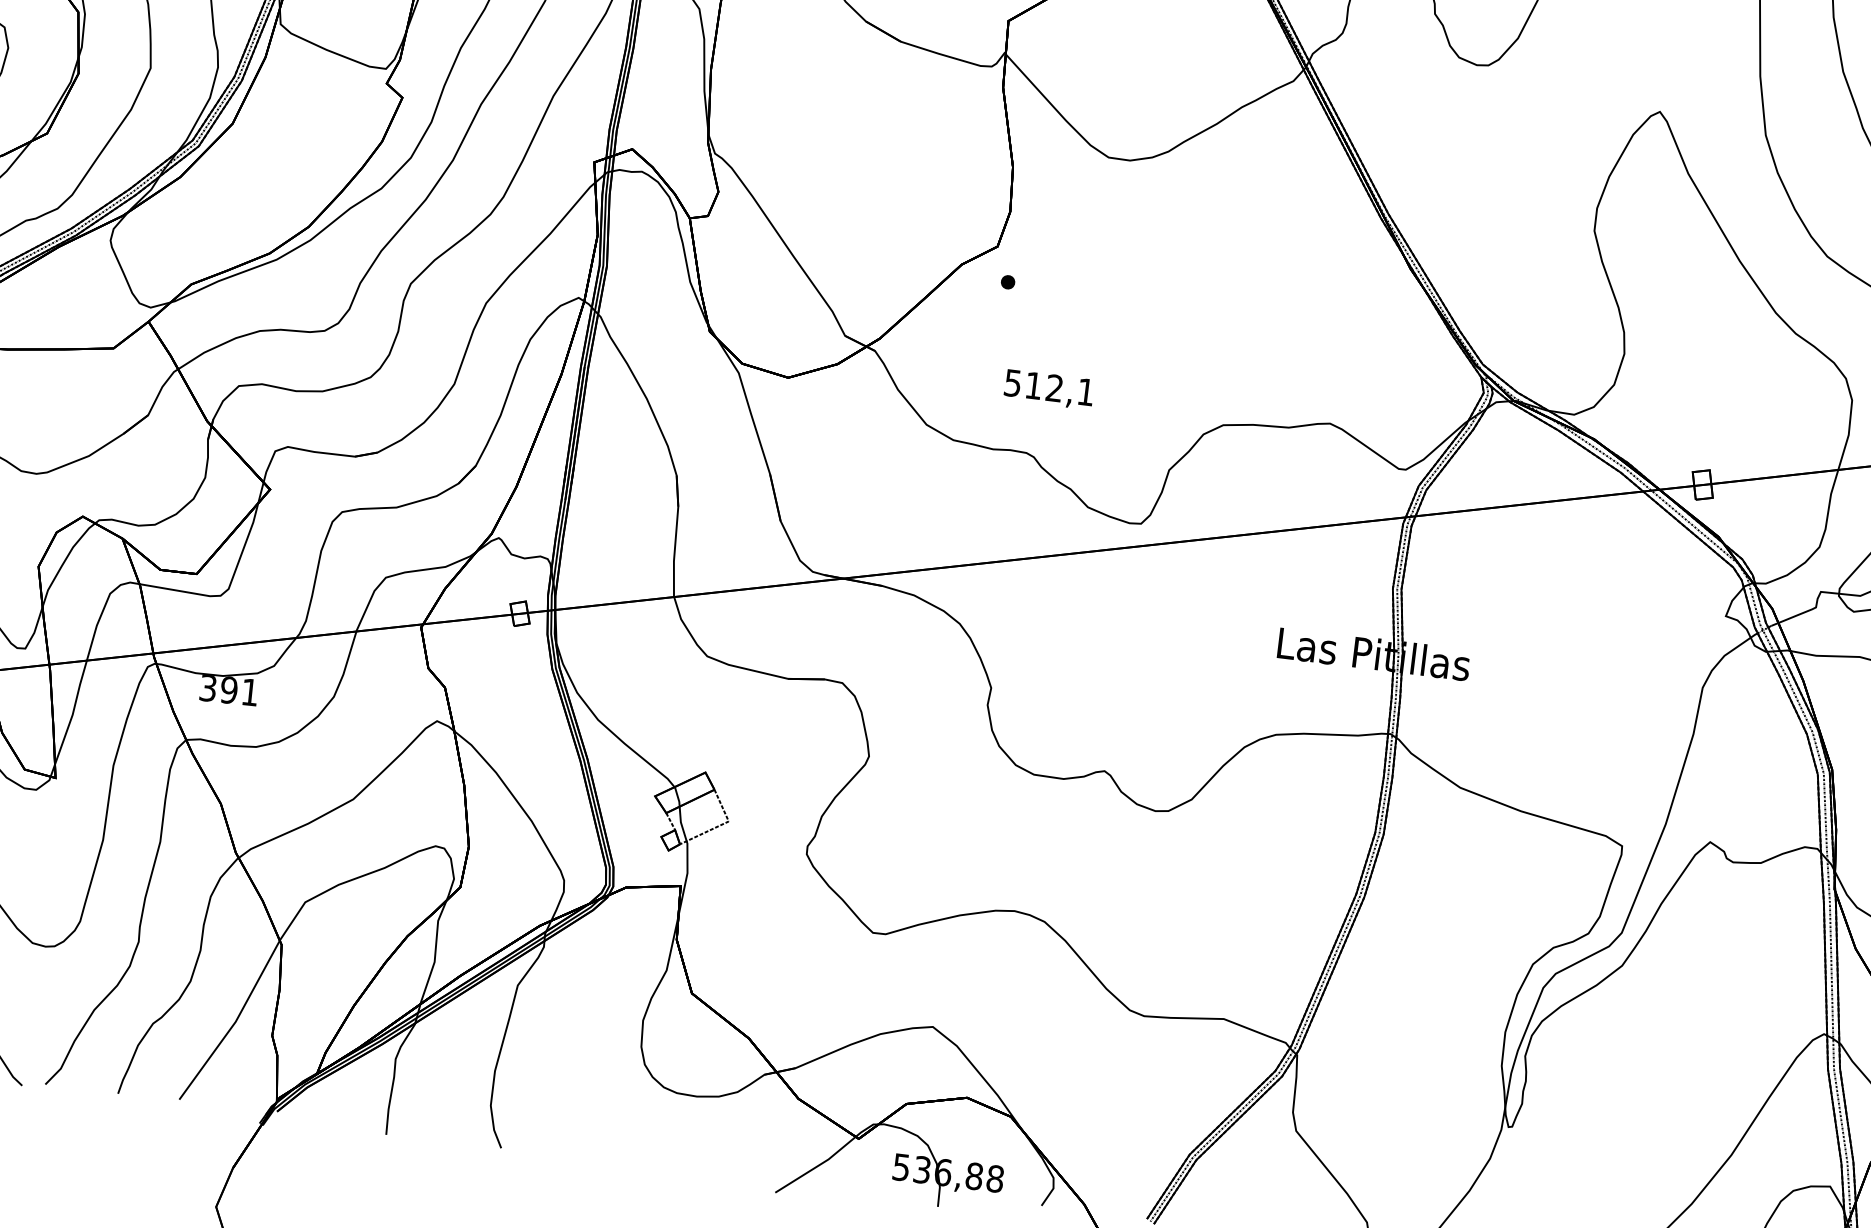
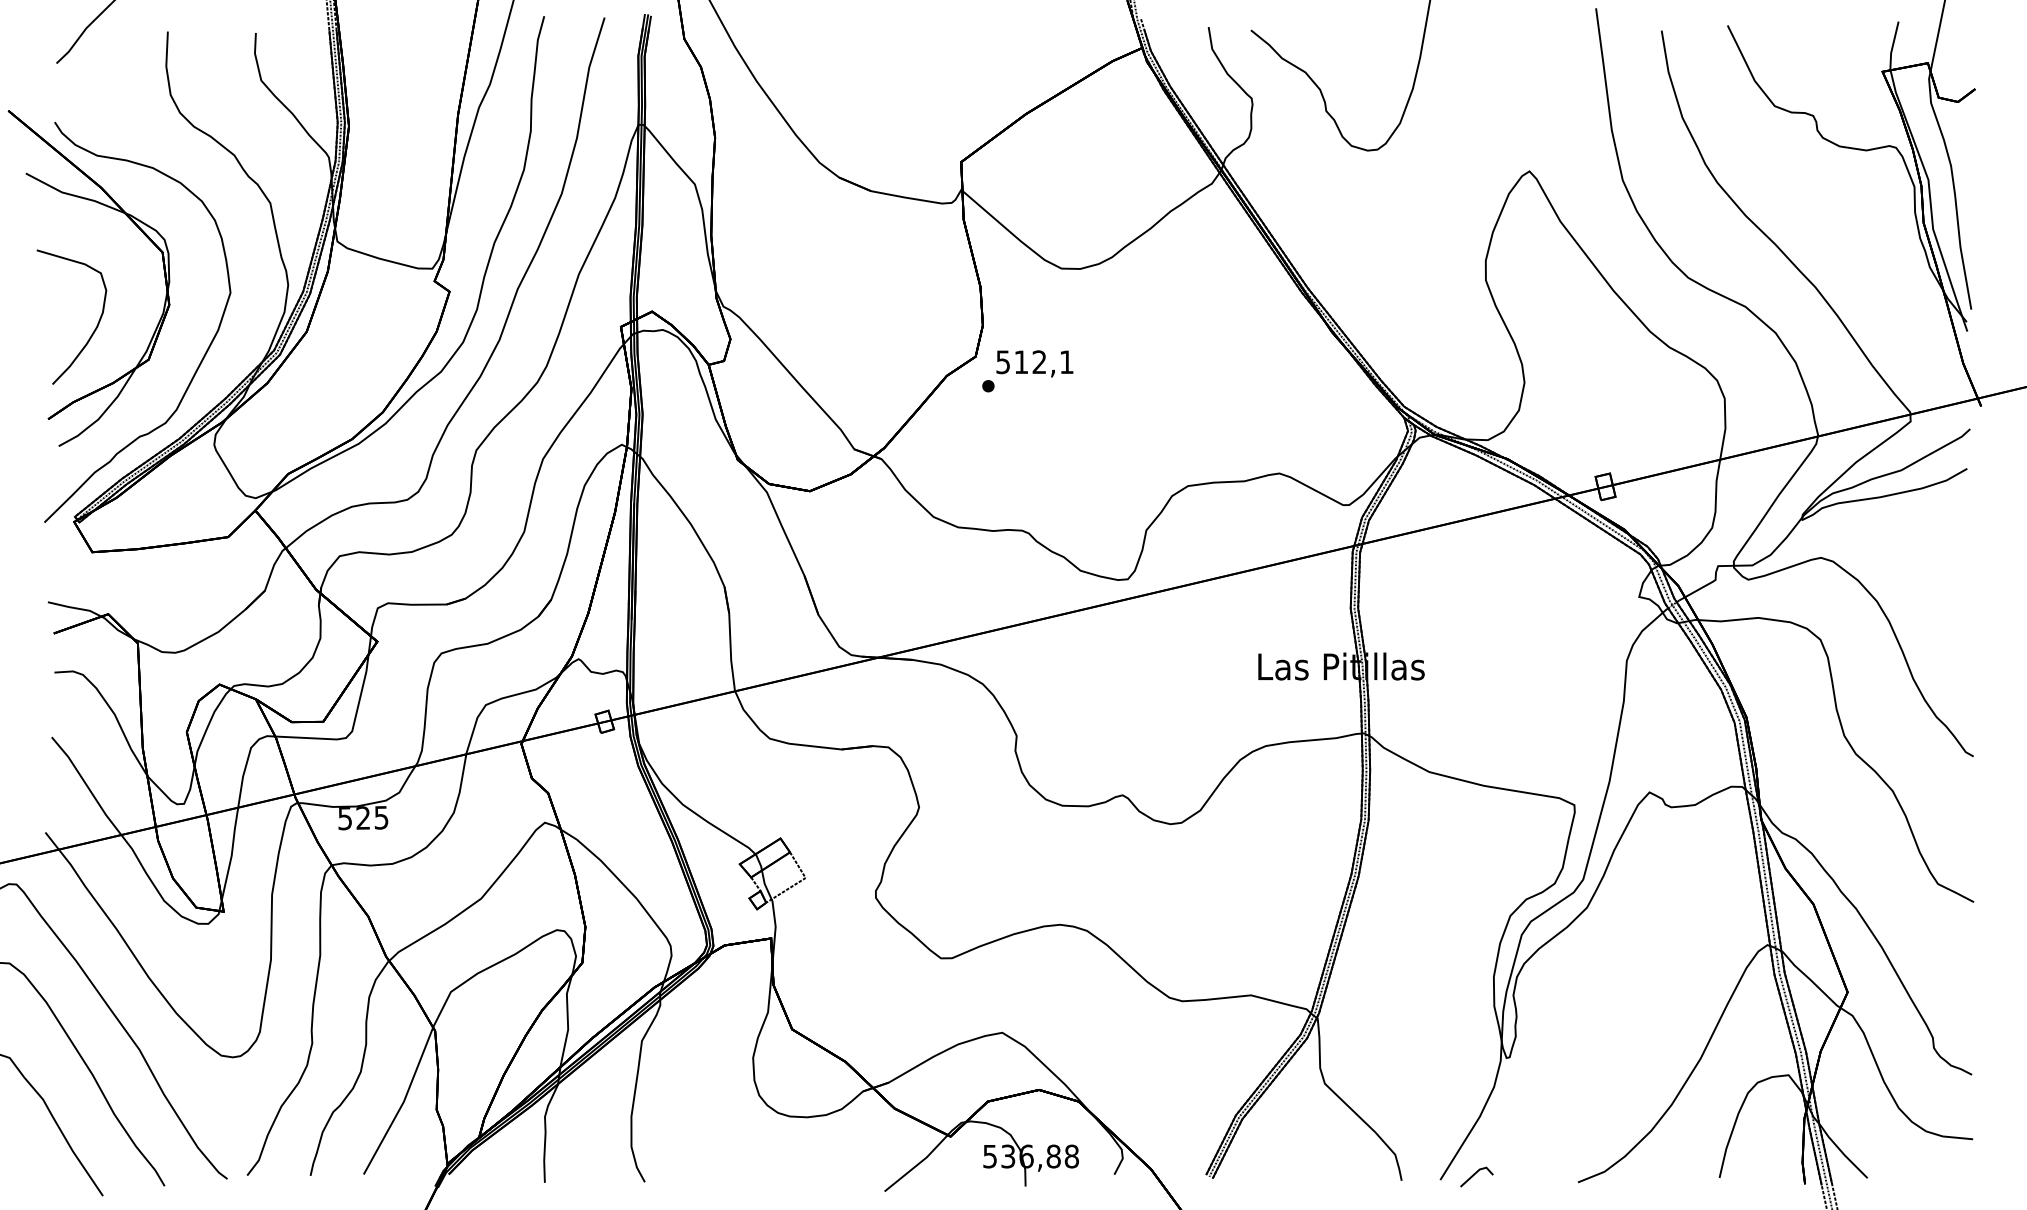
text: (1048, 389) -> (1034, 363), moved
text: (229, 689) -> (363, 817), 391 -> 525

